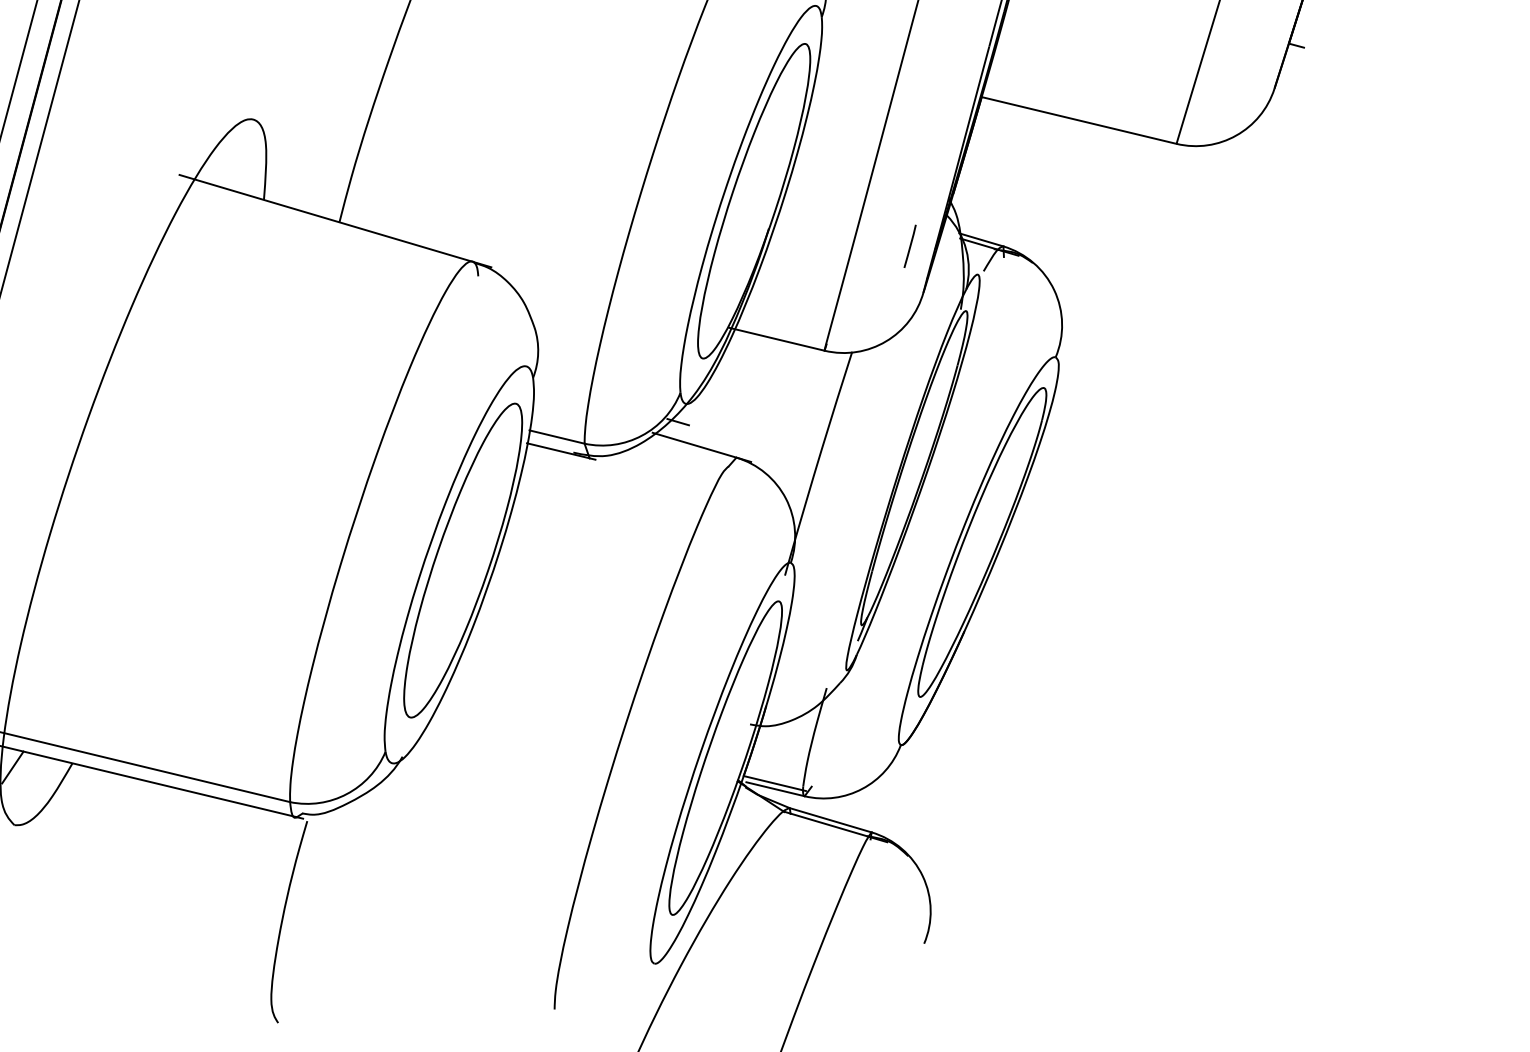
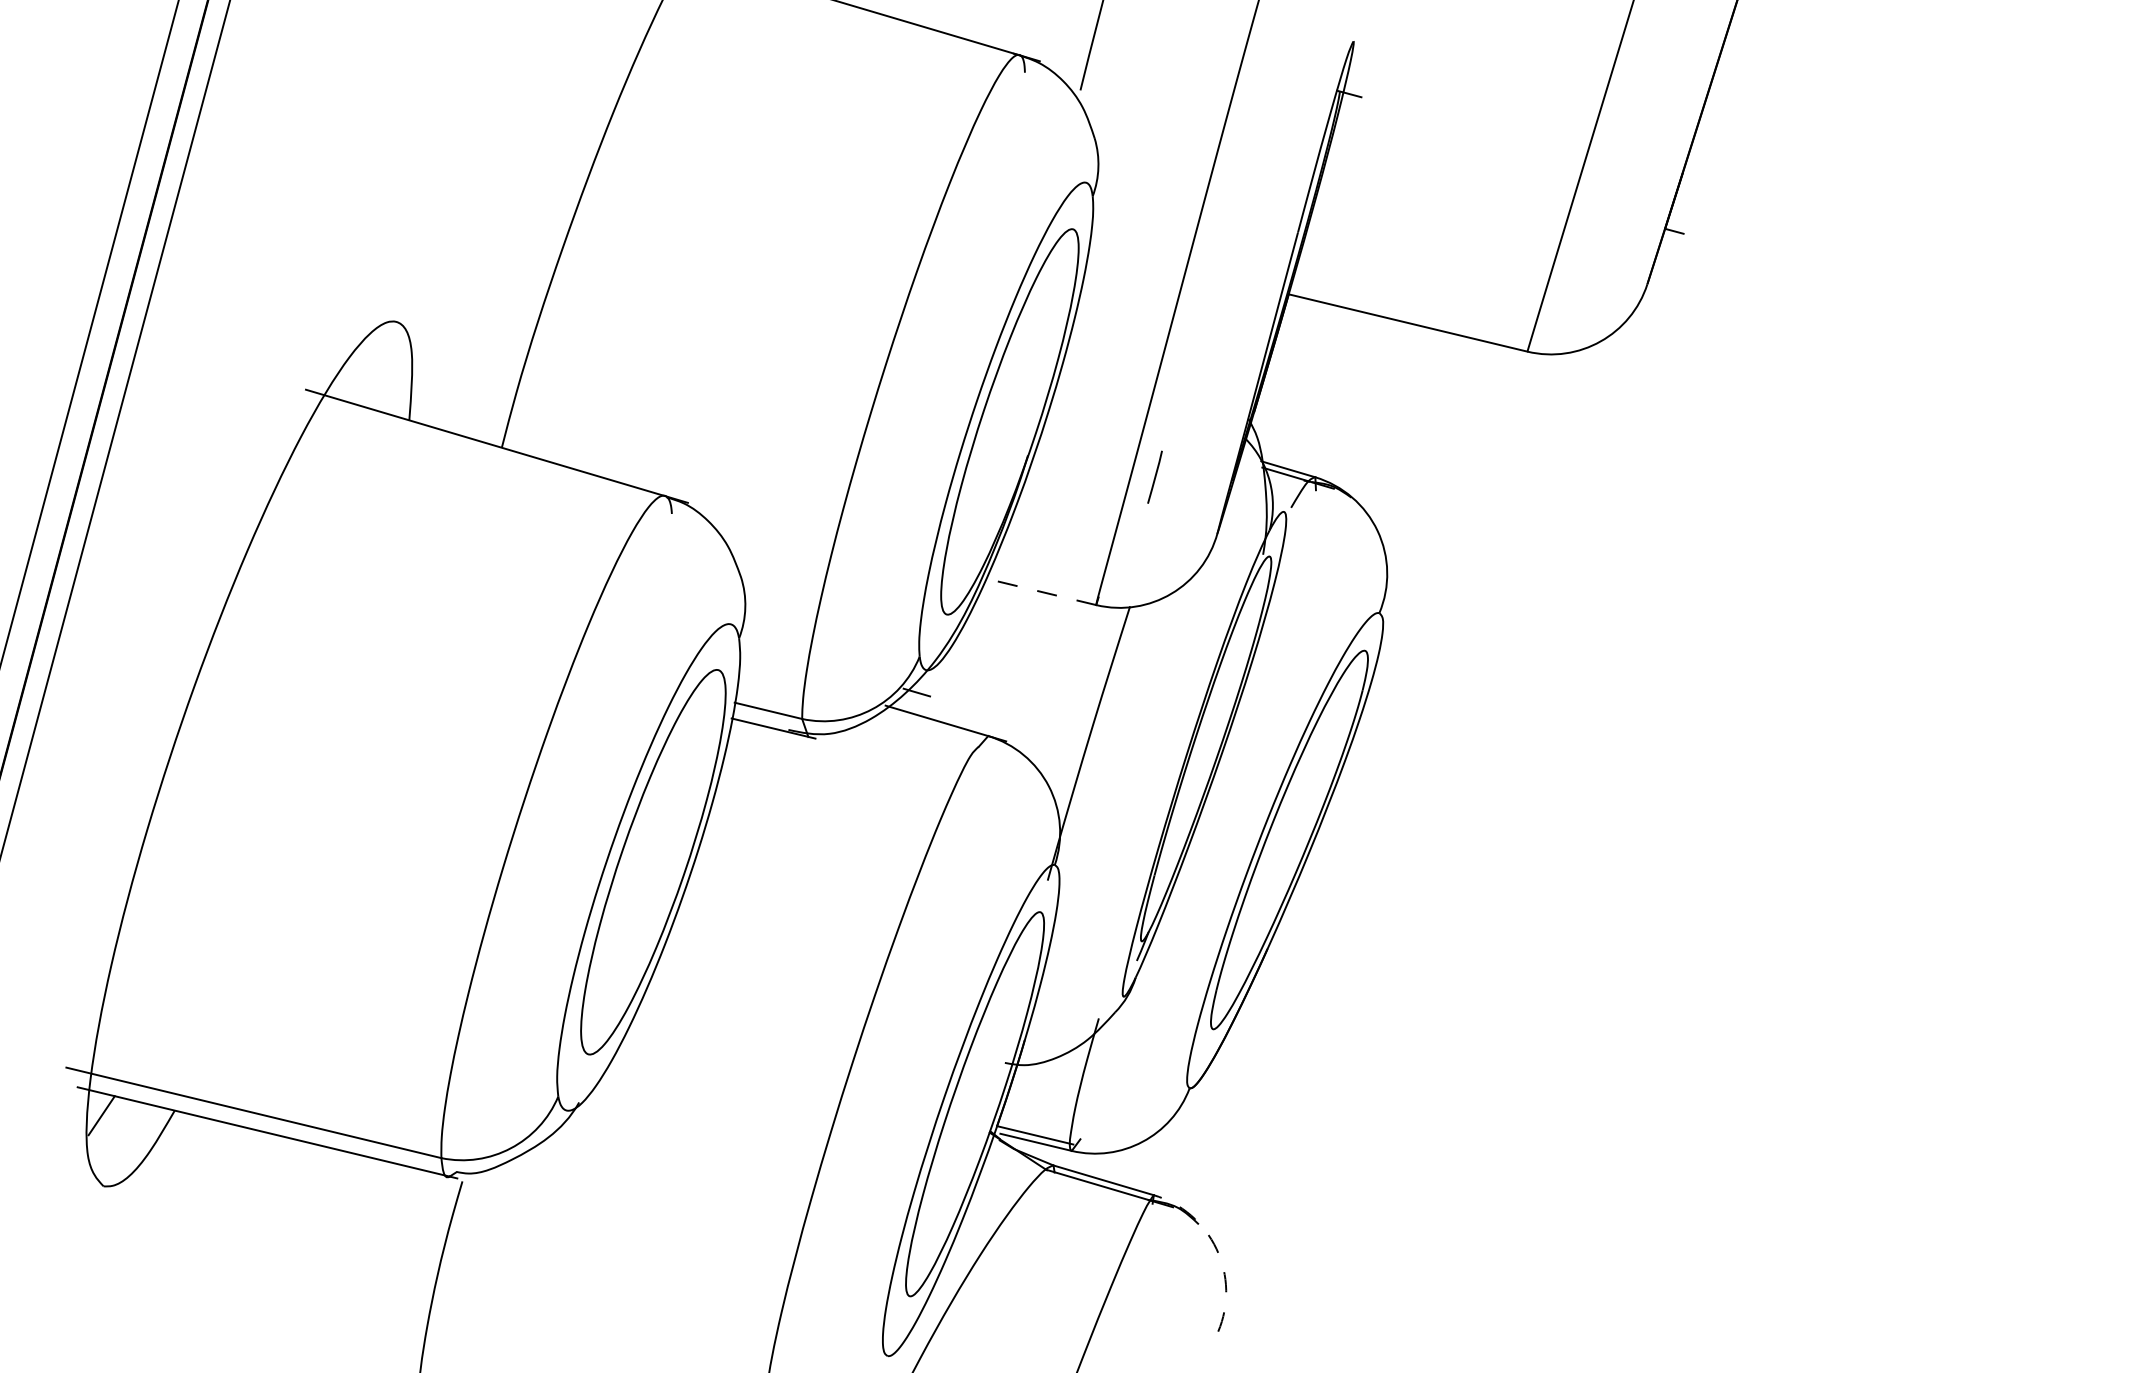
line: (909, 245) -> (1154, 476), moved
line: (776, 338) -> (1037, 590), solid -> dashed
arc: (922, 876) -> (1216, 1249), solid -> dashed

